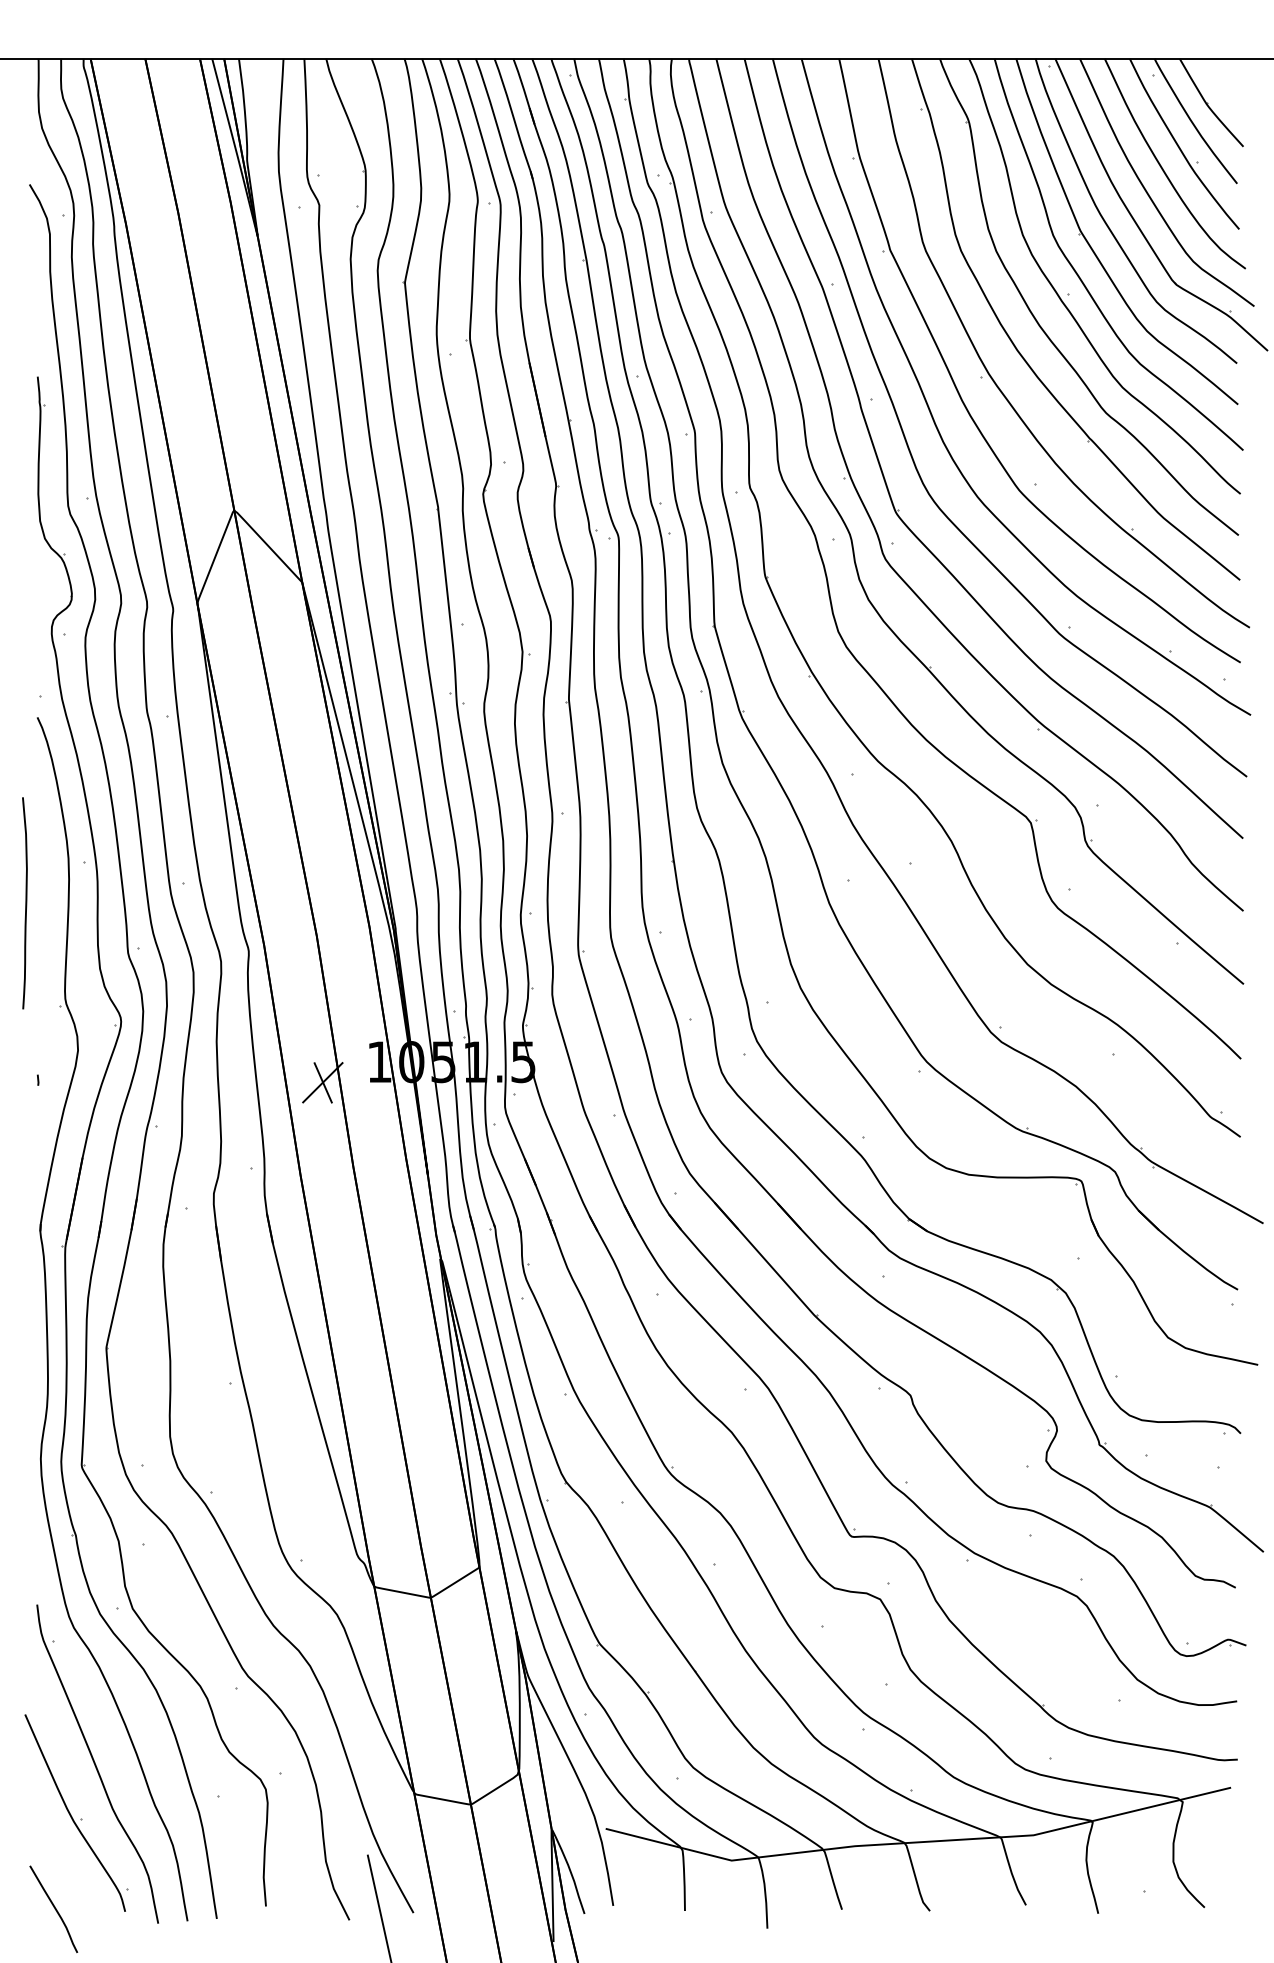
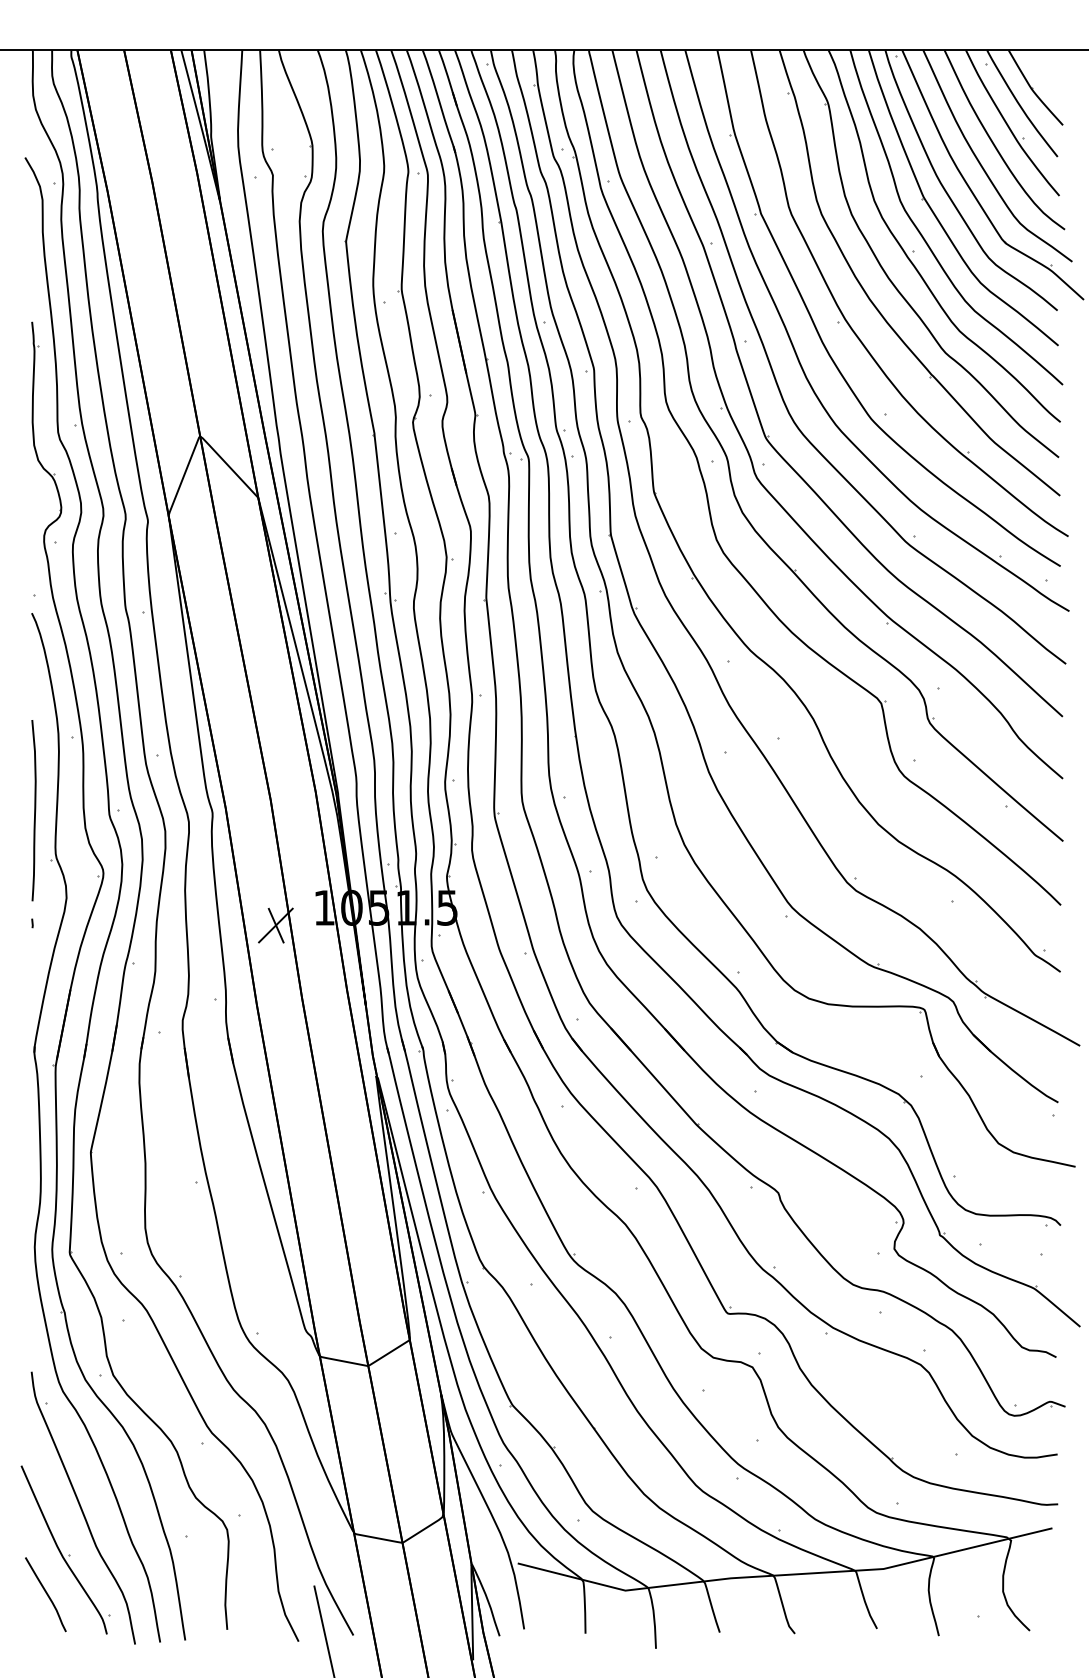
curve: (25, 903) -> (34, 810), moved
curve: (53, 1907) -> (45, 1593), moved

